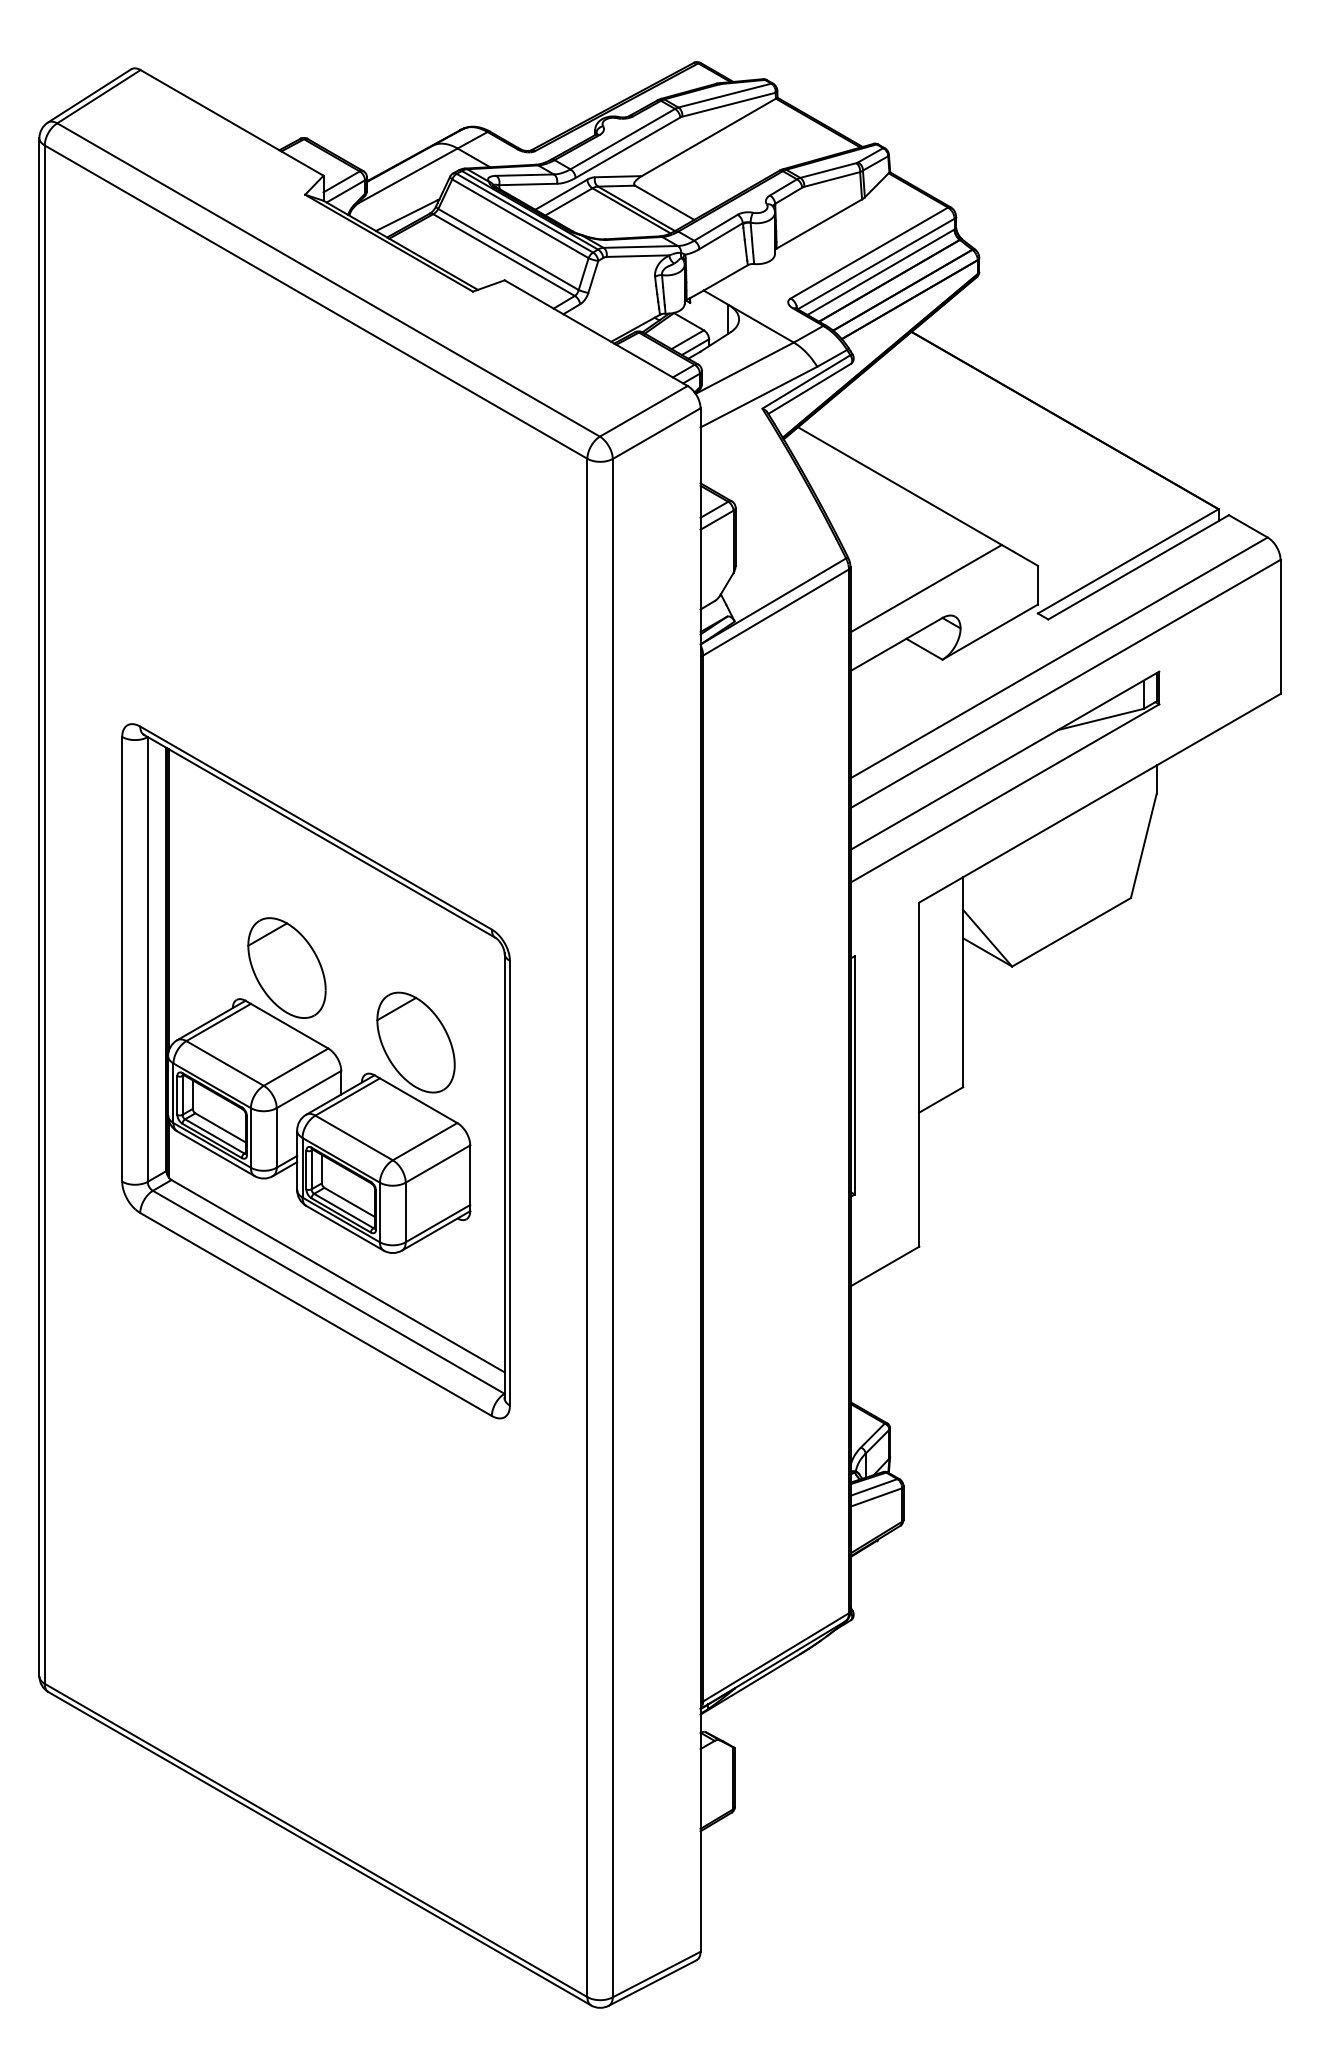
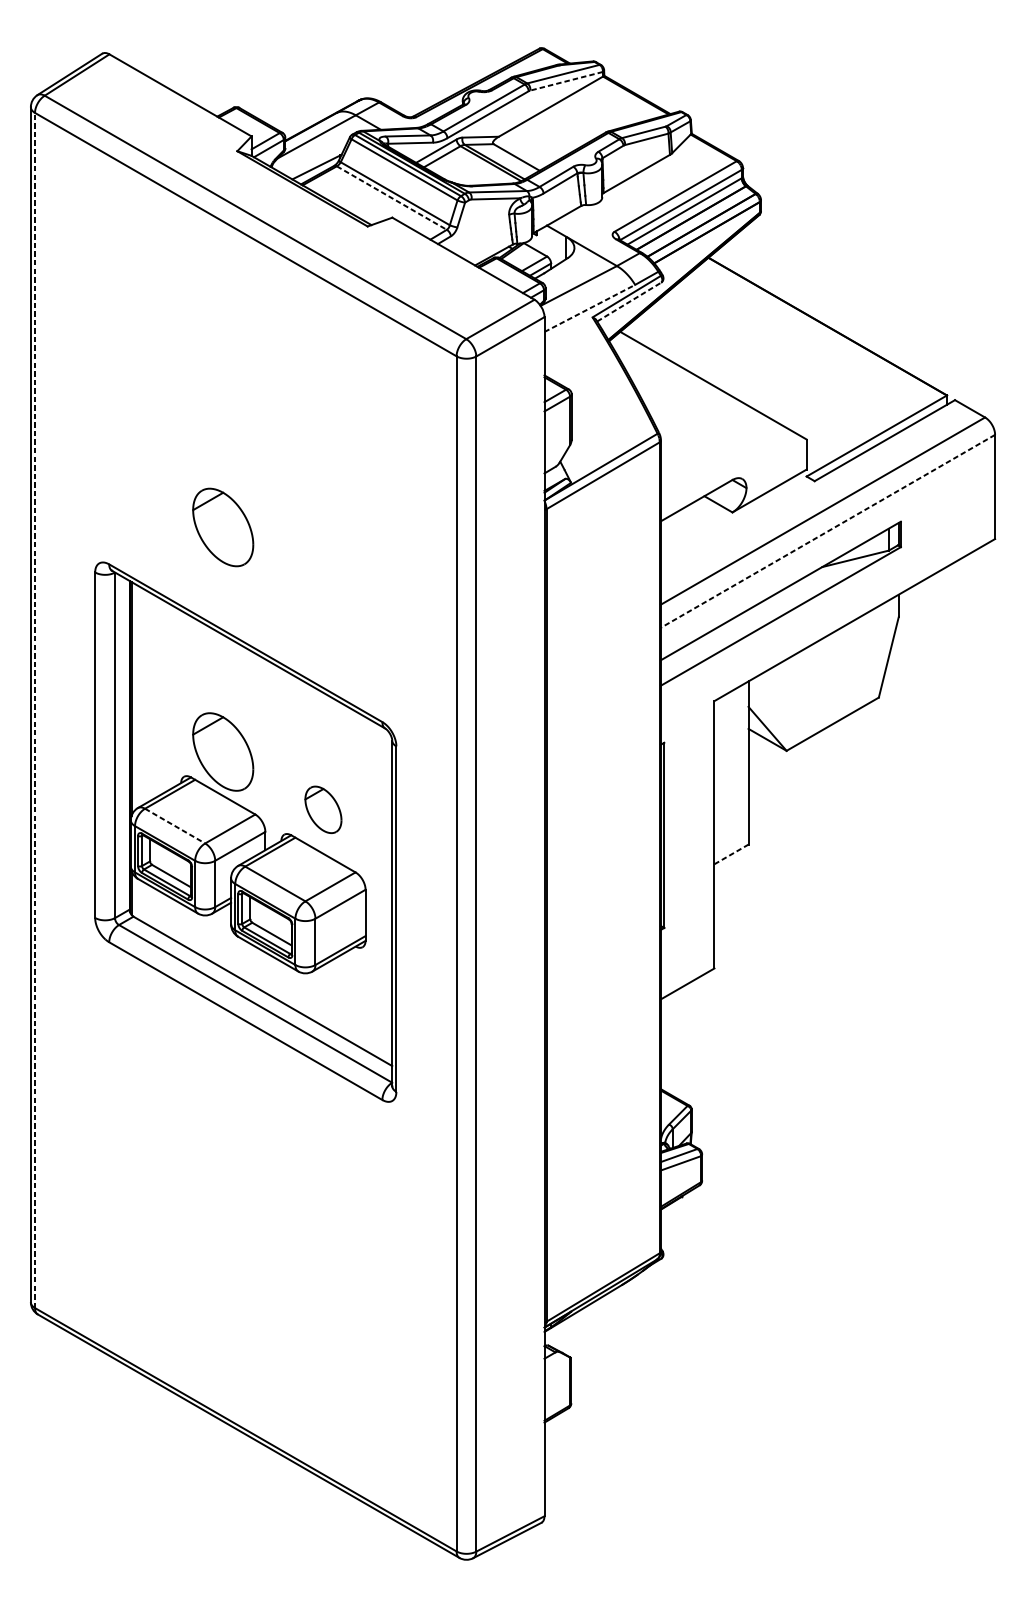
line: (728, 104) -> (566, 81), solid -> dashed
line: (504, 255) -> (392, 198), solid -> dashed
line: (809, 388) -> (629, 301), solid -> dashed
line: (758, 397) -> (589, 308), solid -> dashed
line: (925, 588) -> (719, 457), removed
part: (286, 678) -> (222, 527), added
line: (1065, 684) -> (828, 531), solid -> dashed
line: (44, 914) -> (34, 710), solid -> dashed
part: (415, 1042) -> (323, 809), size x0.6
line: (225, 1063) -> (175, 826), solid -> dashed
line: (941, 1099) -> (731, 854), solid -> dashed

